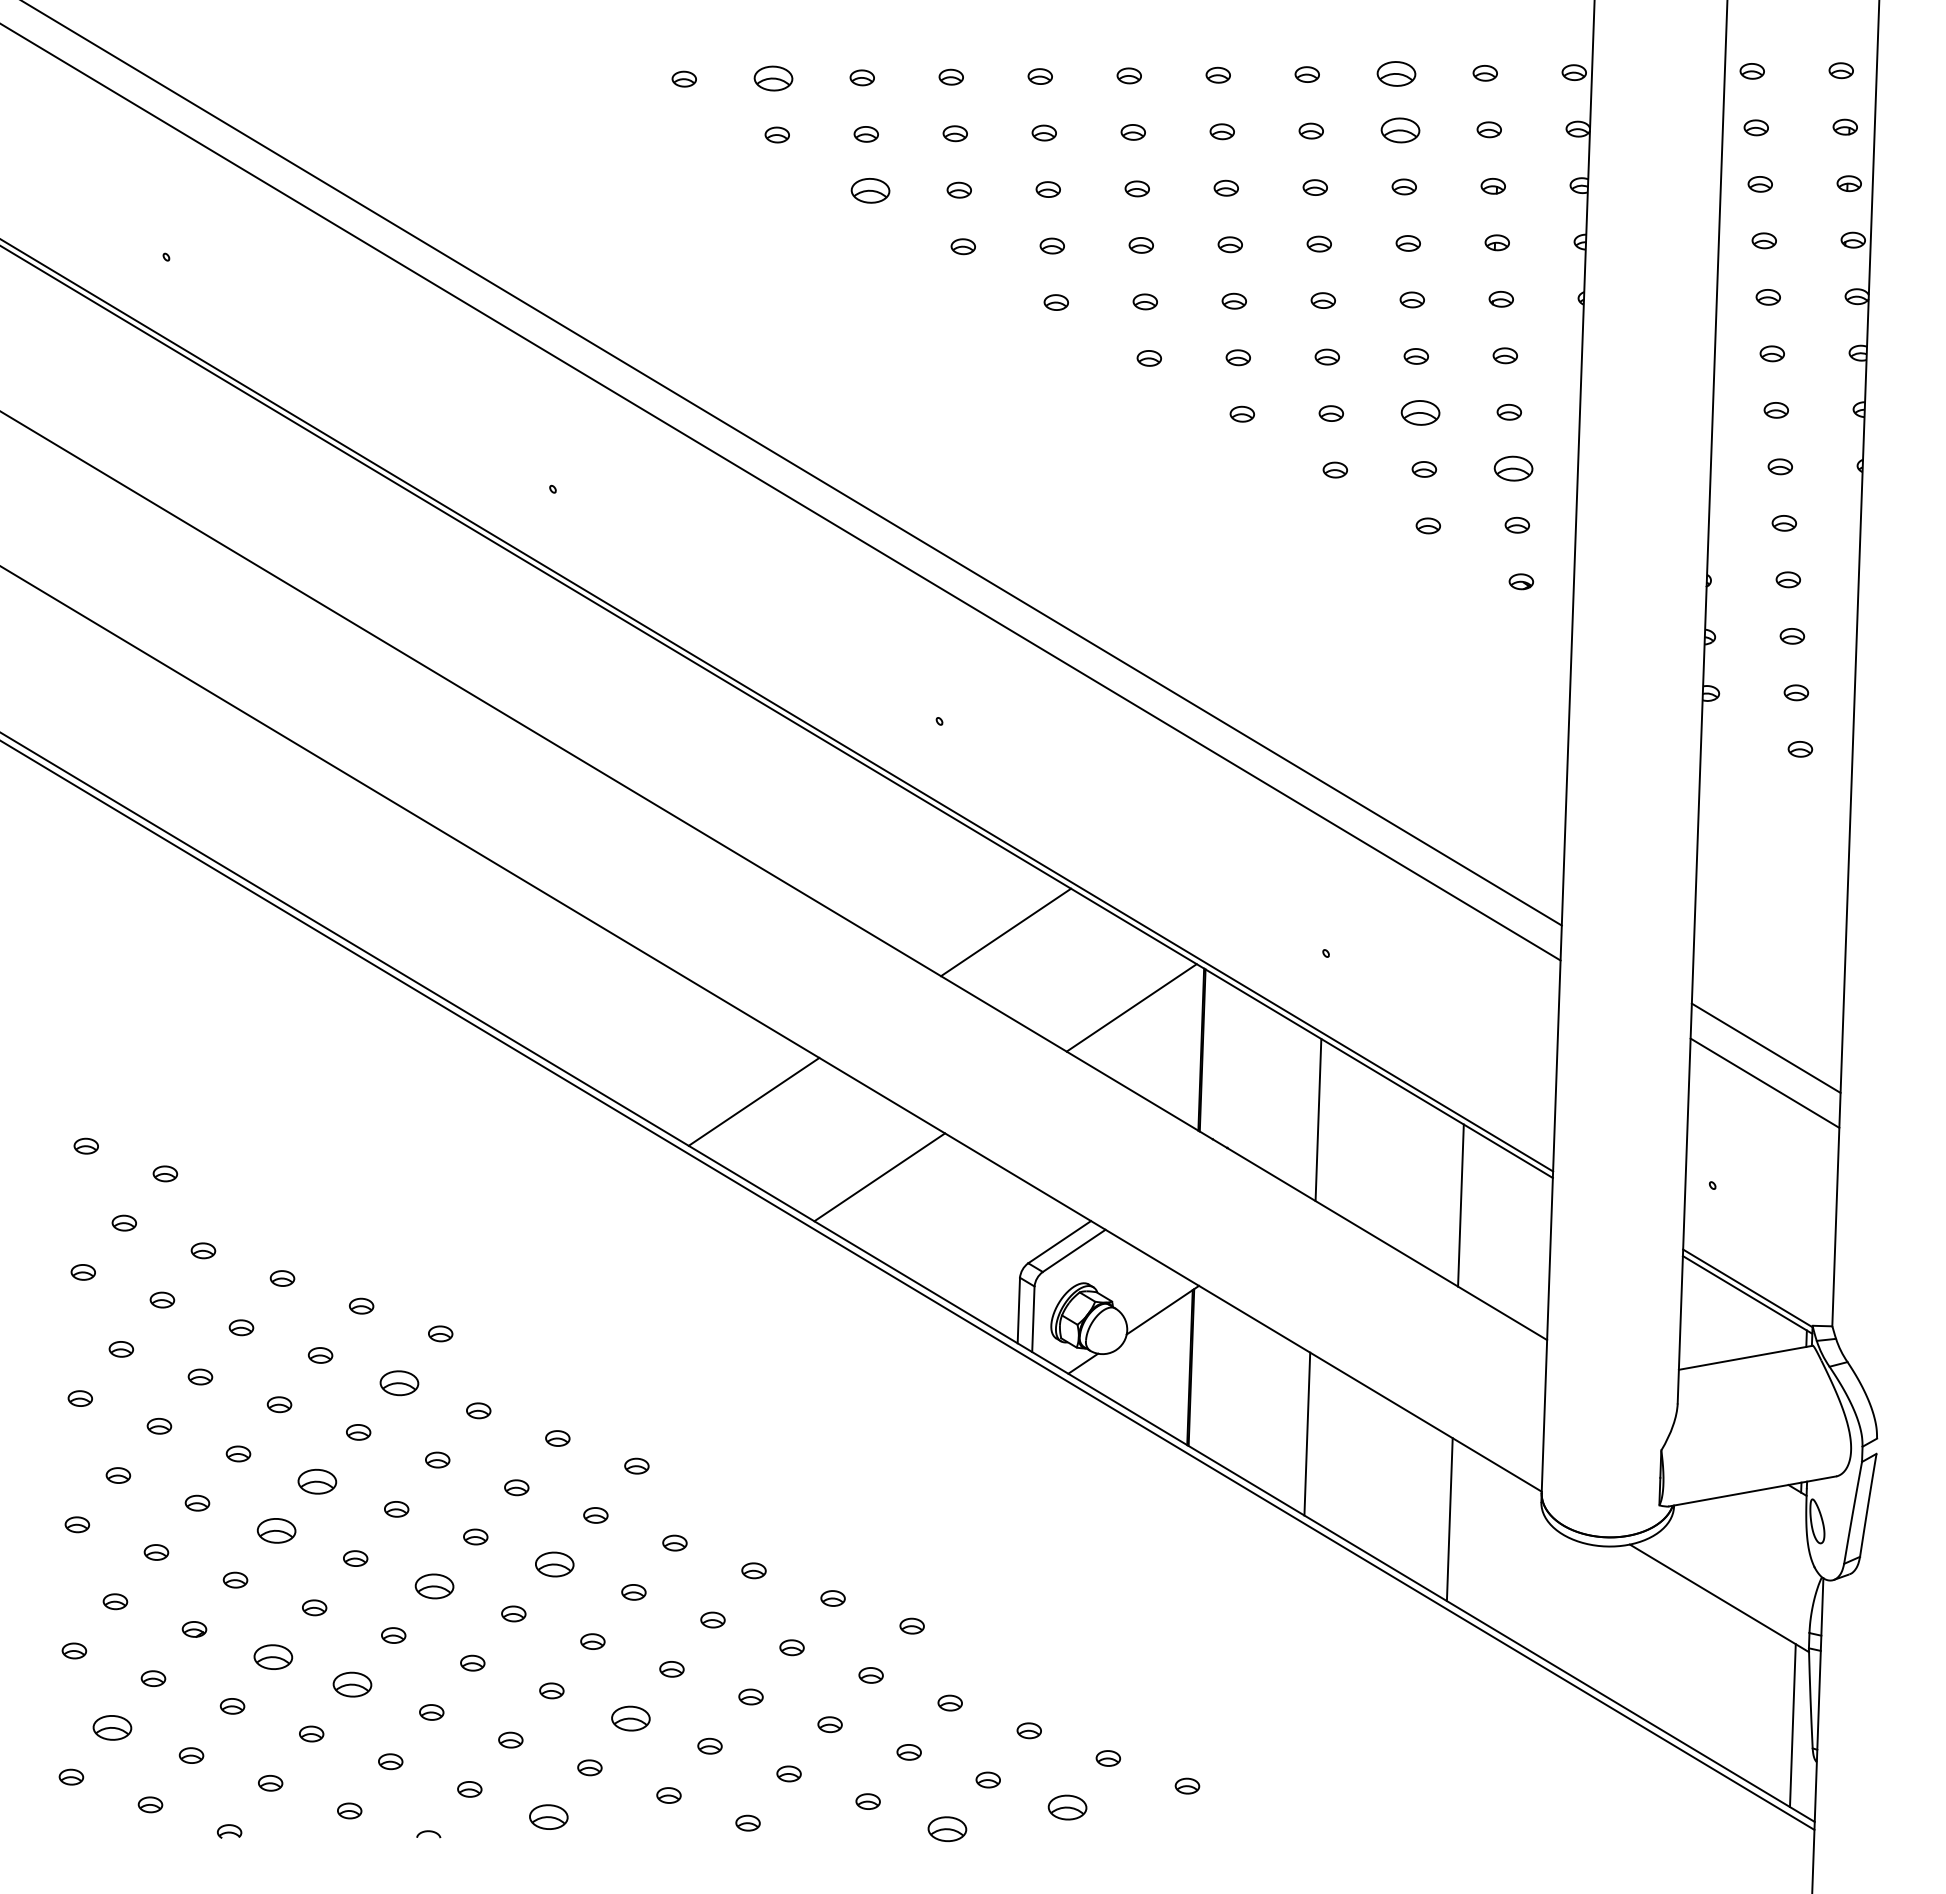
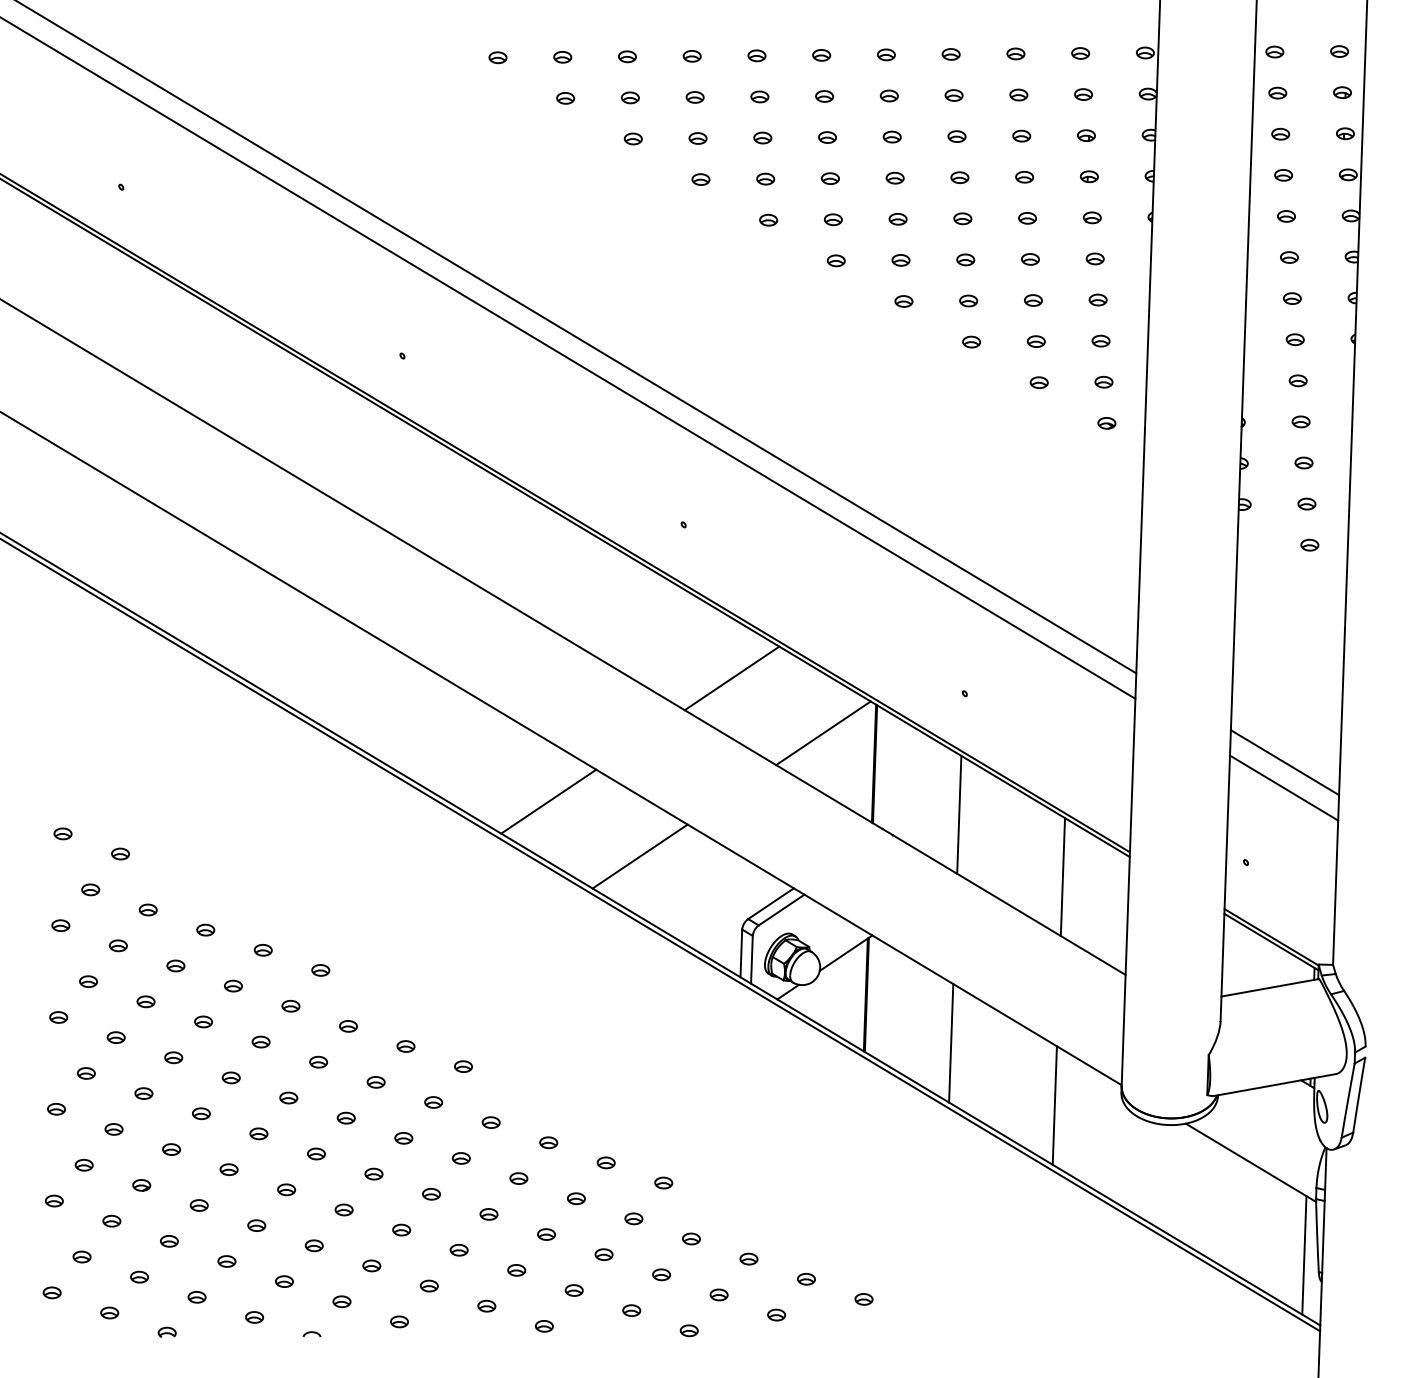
part: (1395, 73) -> (1015, 53), size x0.62
part: (772, 78) -> (562, 57), size x0.62
part: (1399, 130) -> (1018, 95), size x0.62
part: (869, 190) -> (632, 138), size x0.62
part: (1419, 412) -> (1032, 300), size x0.62
part: (1512, 468) -> (1100, 340), size x0.62
part: (399, 1382) -> (290, 1005), size x0.62
part: (317, 1481) -> (231, 1077), size x0.62
part: (276, 1530) -> (201, 1113), size x0.62
part: (554, 1564) -> (403, 1138), size x0.62
part: (434, 1585) -> (316, 1153), size x0.62
part: (273, 1656) -> (199, 1205), size x0.62
part: (352, 1684) -> (256, 1225), size x0.62
part: (630, 1718) -> (458, 1250), size x0.62
part: (112, 1727) -> (82, 1256), size x0.62
part: (1066, 1807) -> (776, 1314), size x0.62
part: (548, 1816) -> (399, 1321), size x0.62
part: (946, 1829) -> (688, 1330), size x0.62

